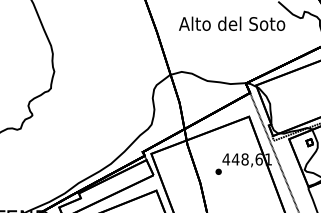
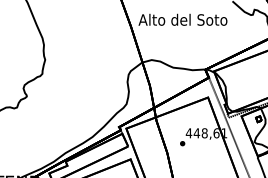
text: (232, 23) -> (183, 19), moved

